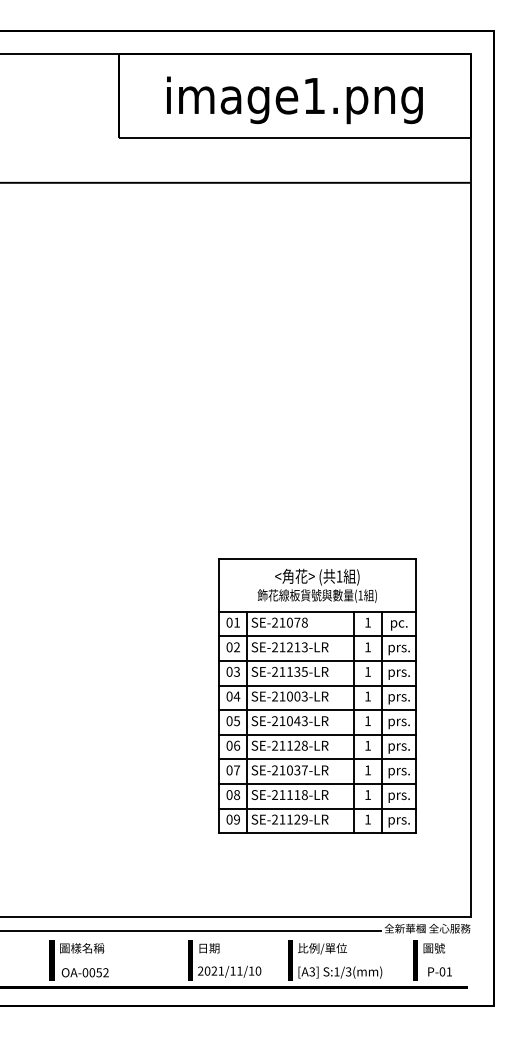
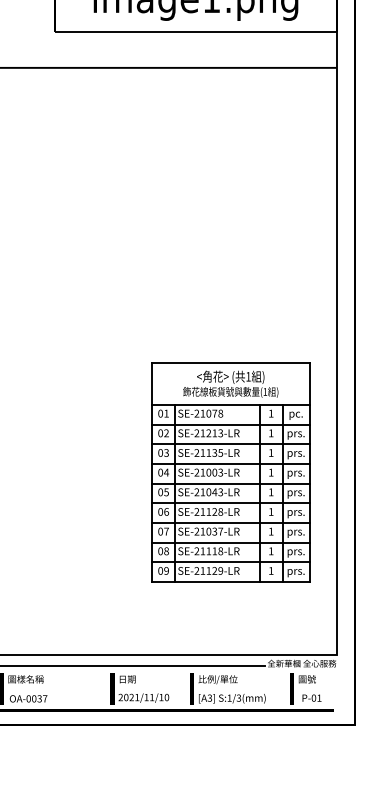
part: (317, 695) -> (230, 471), moved
text: (102, 972) -> (42, 698), OA-0052 -> OA-0037

